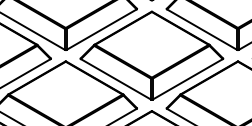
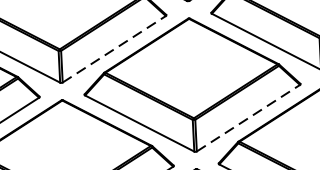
line: (102, 29) -> (115, 48), solid -> dashed
line: (188, 79) -> (249, 118), solid -> dashed

